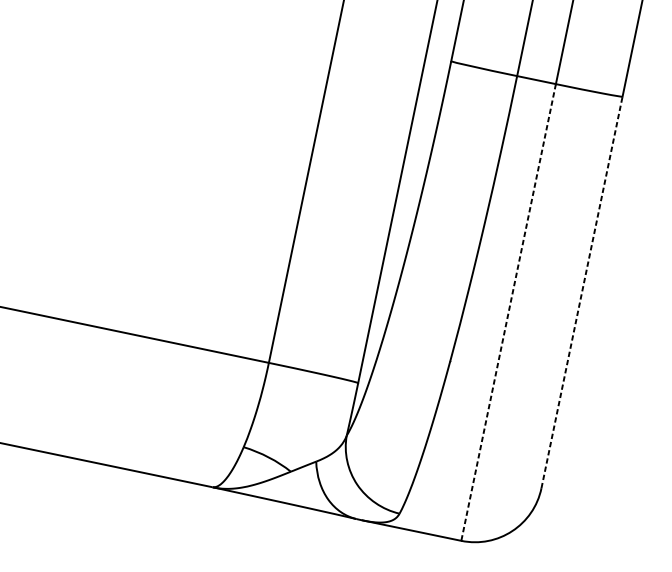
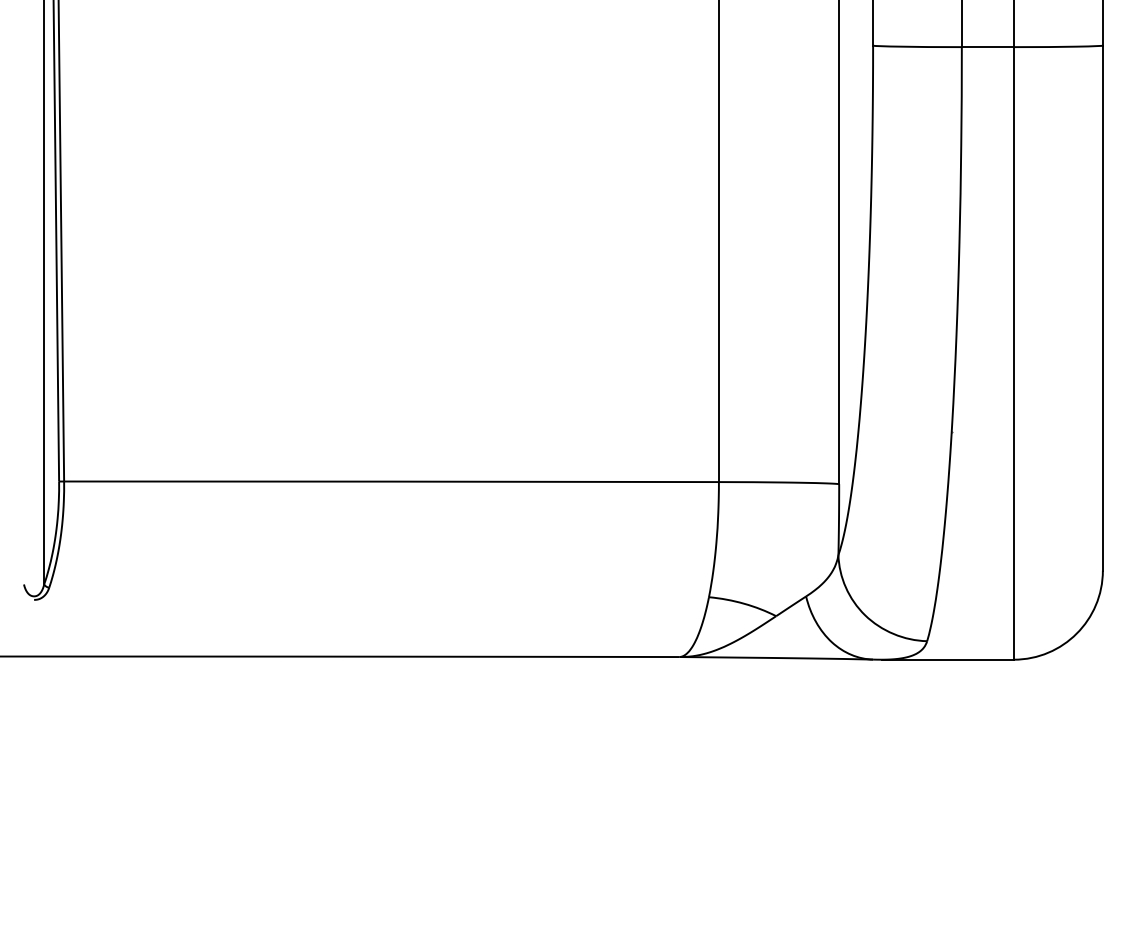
line: (581, 292) -> (1102, 308), dashed -> solid
line: (508, 312) -> (1013, 353), dashed -> solid

